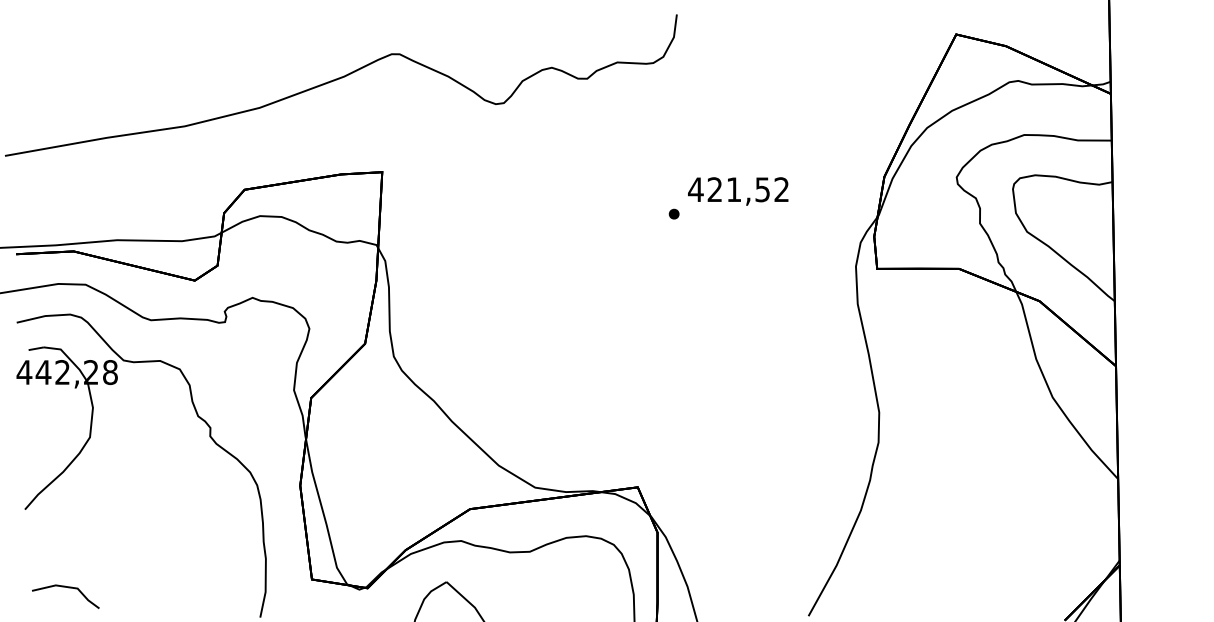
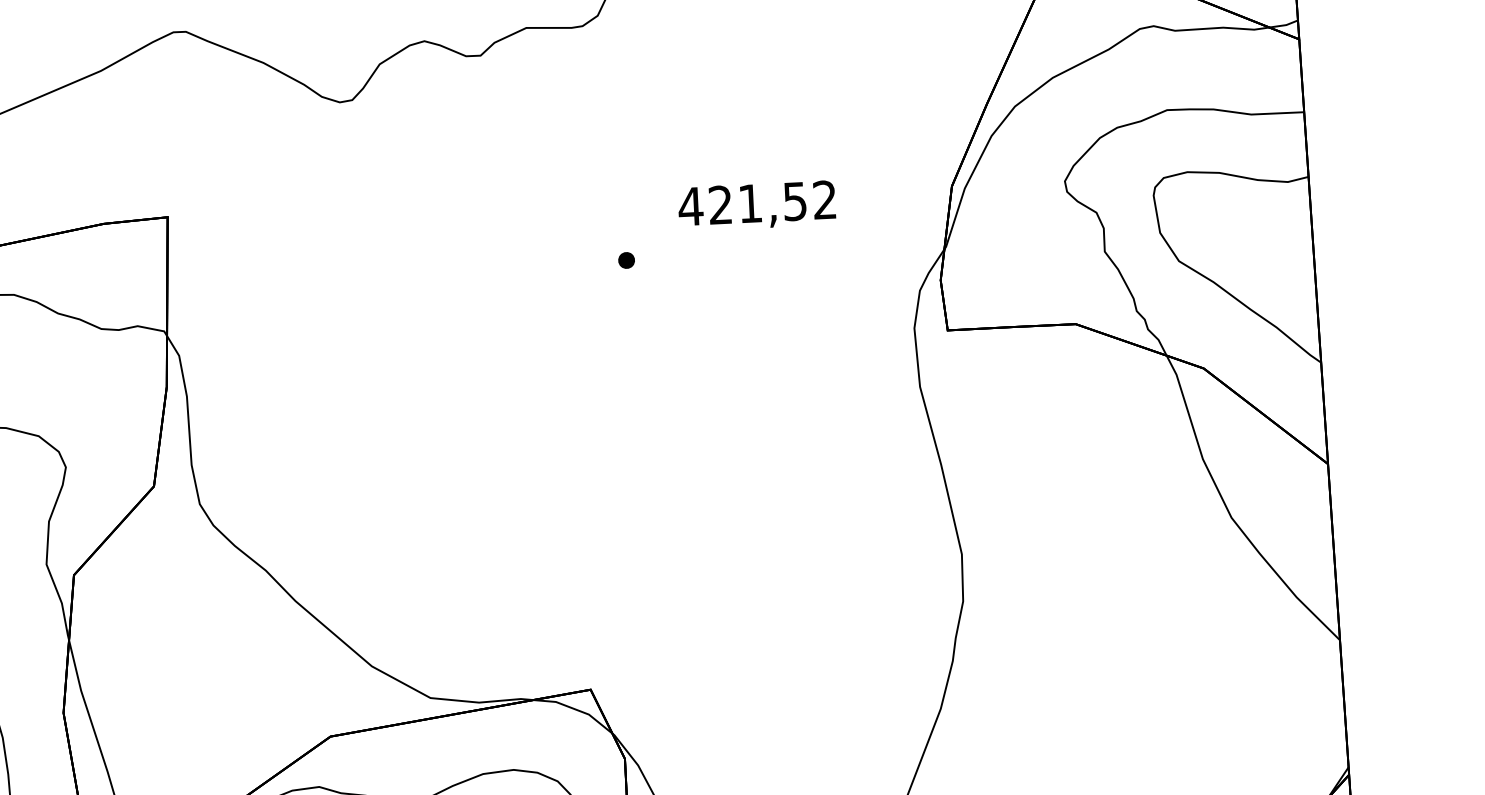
text: (738, 191) -> (757, 206), moved

